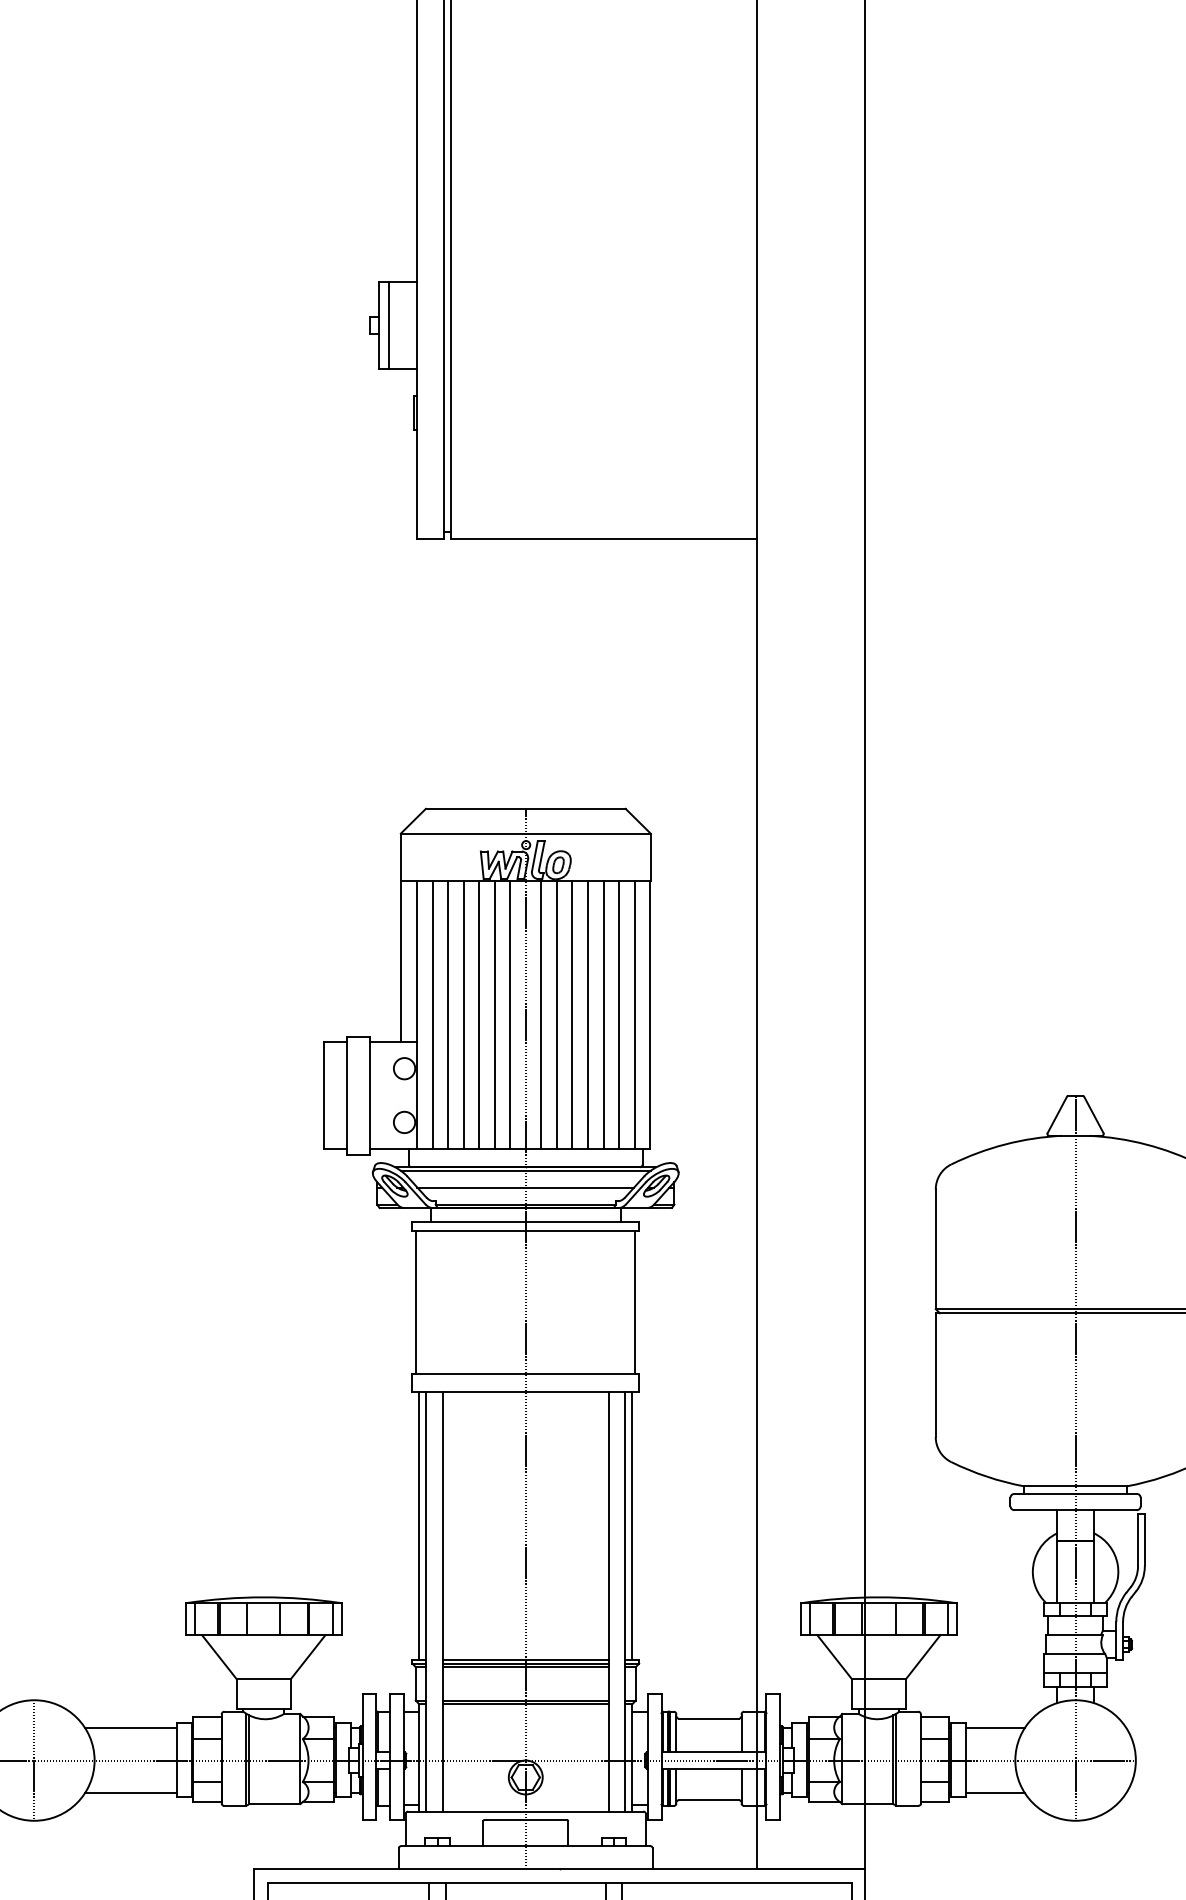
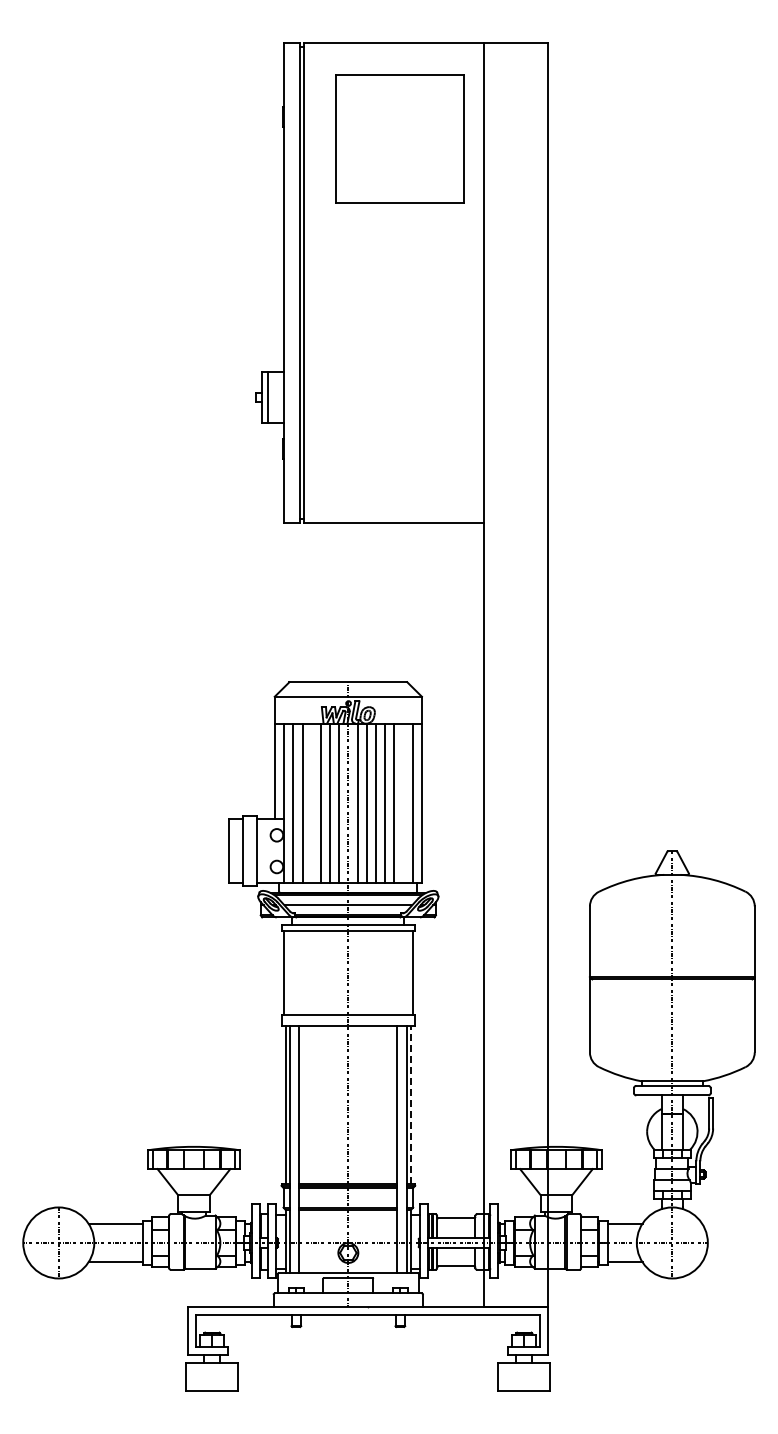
line: (463, 1014) -> (311, 803), removed
line: (619, 1014) -> (403, 803), removed
line: (632, 1525) -> (411, 1104), solid -> dashed

